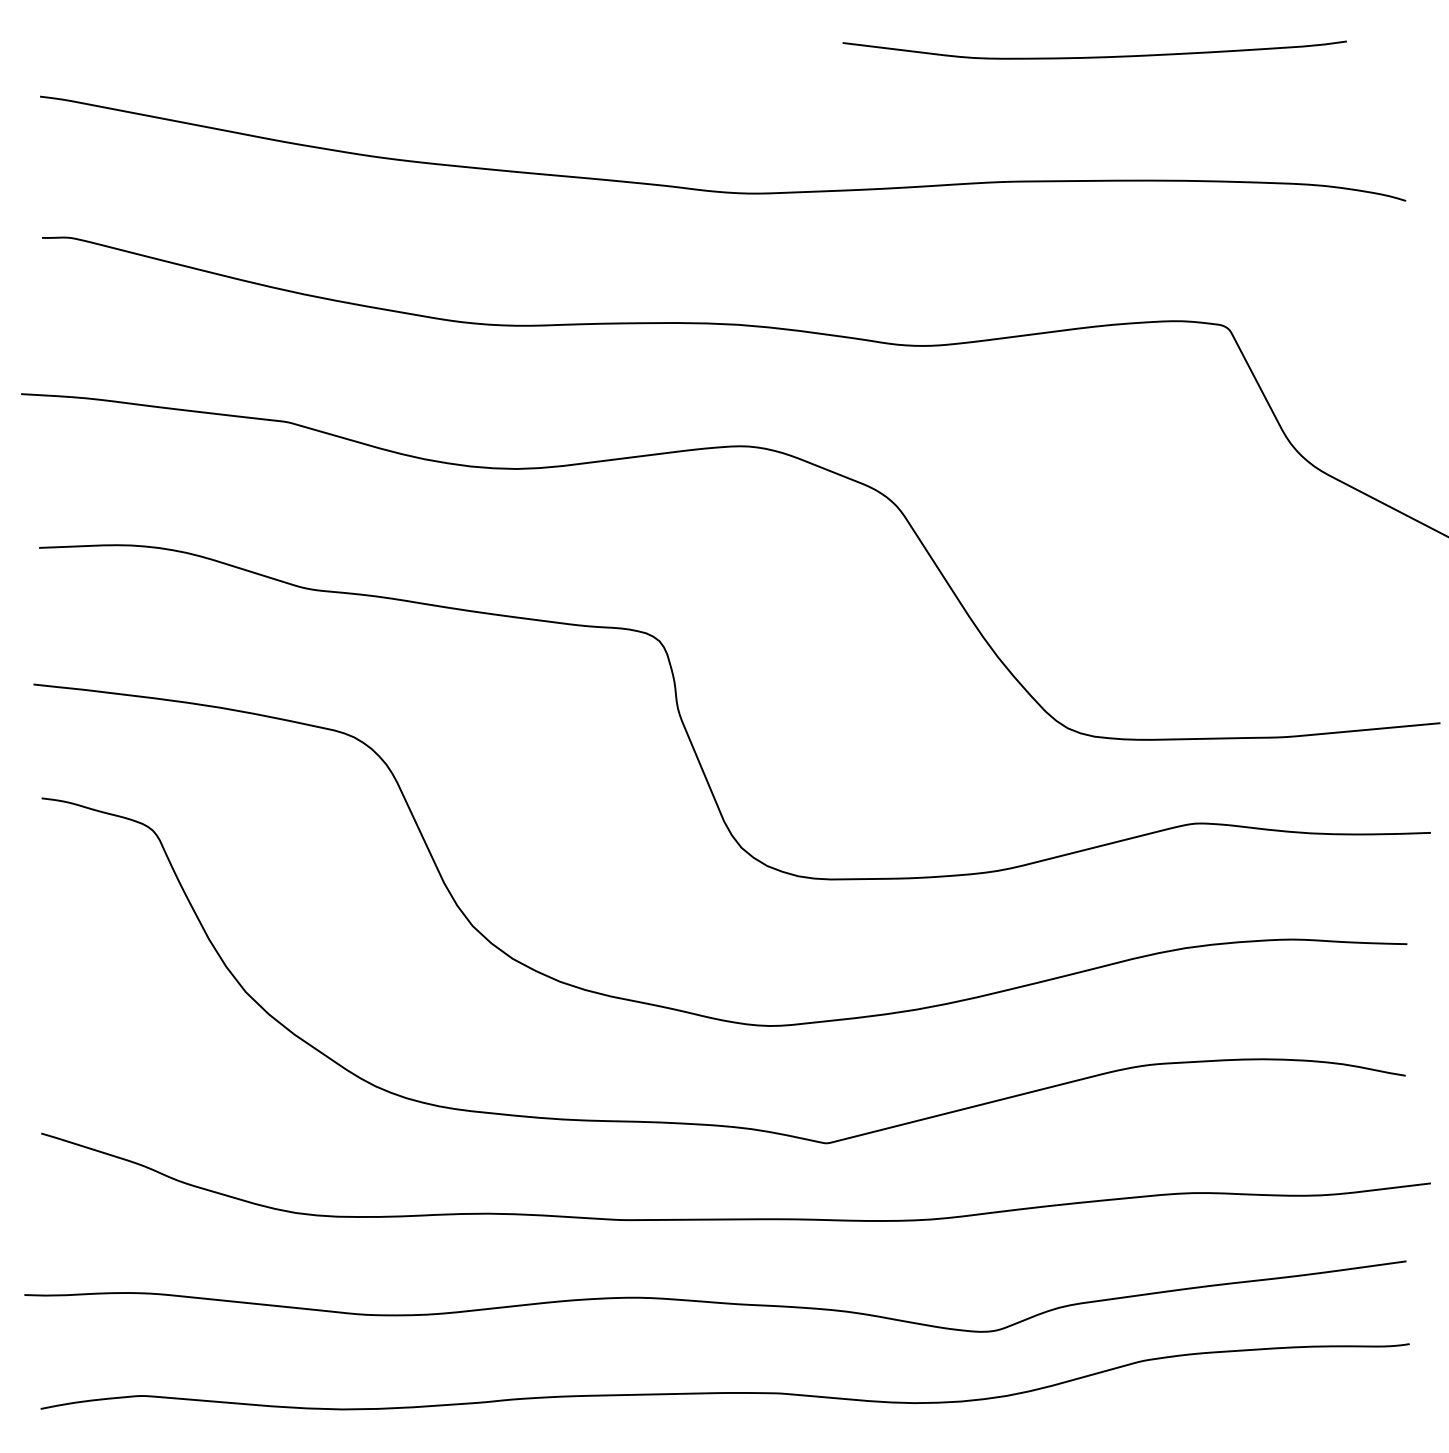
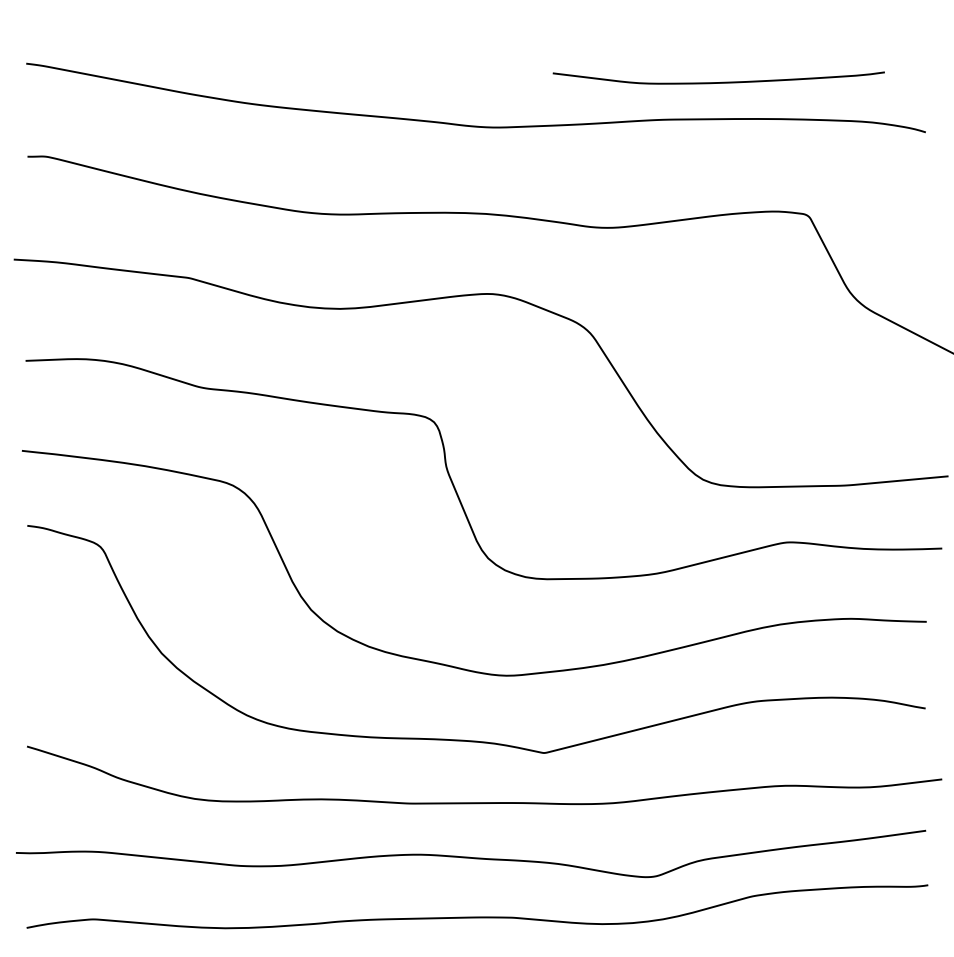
curve: (1094, 56) -> (718, 82), moved

